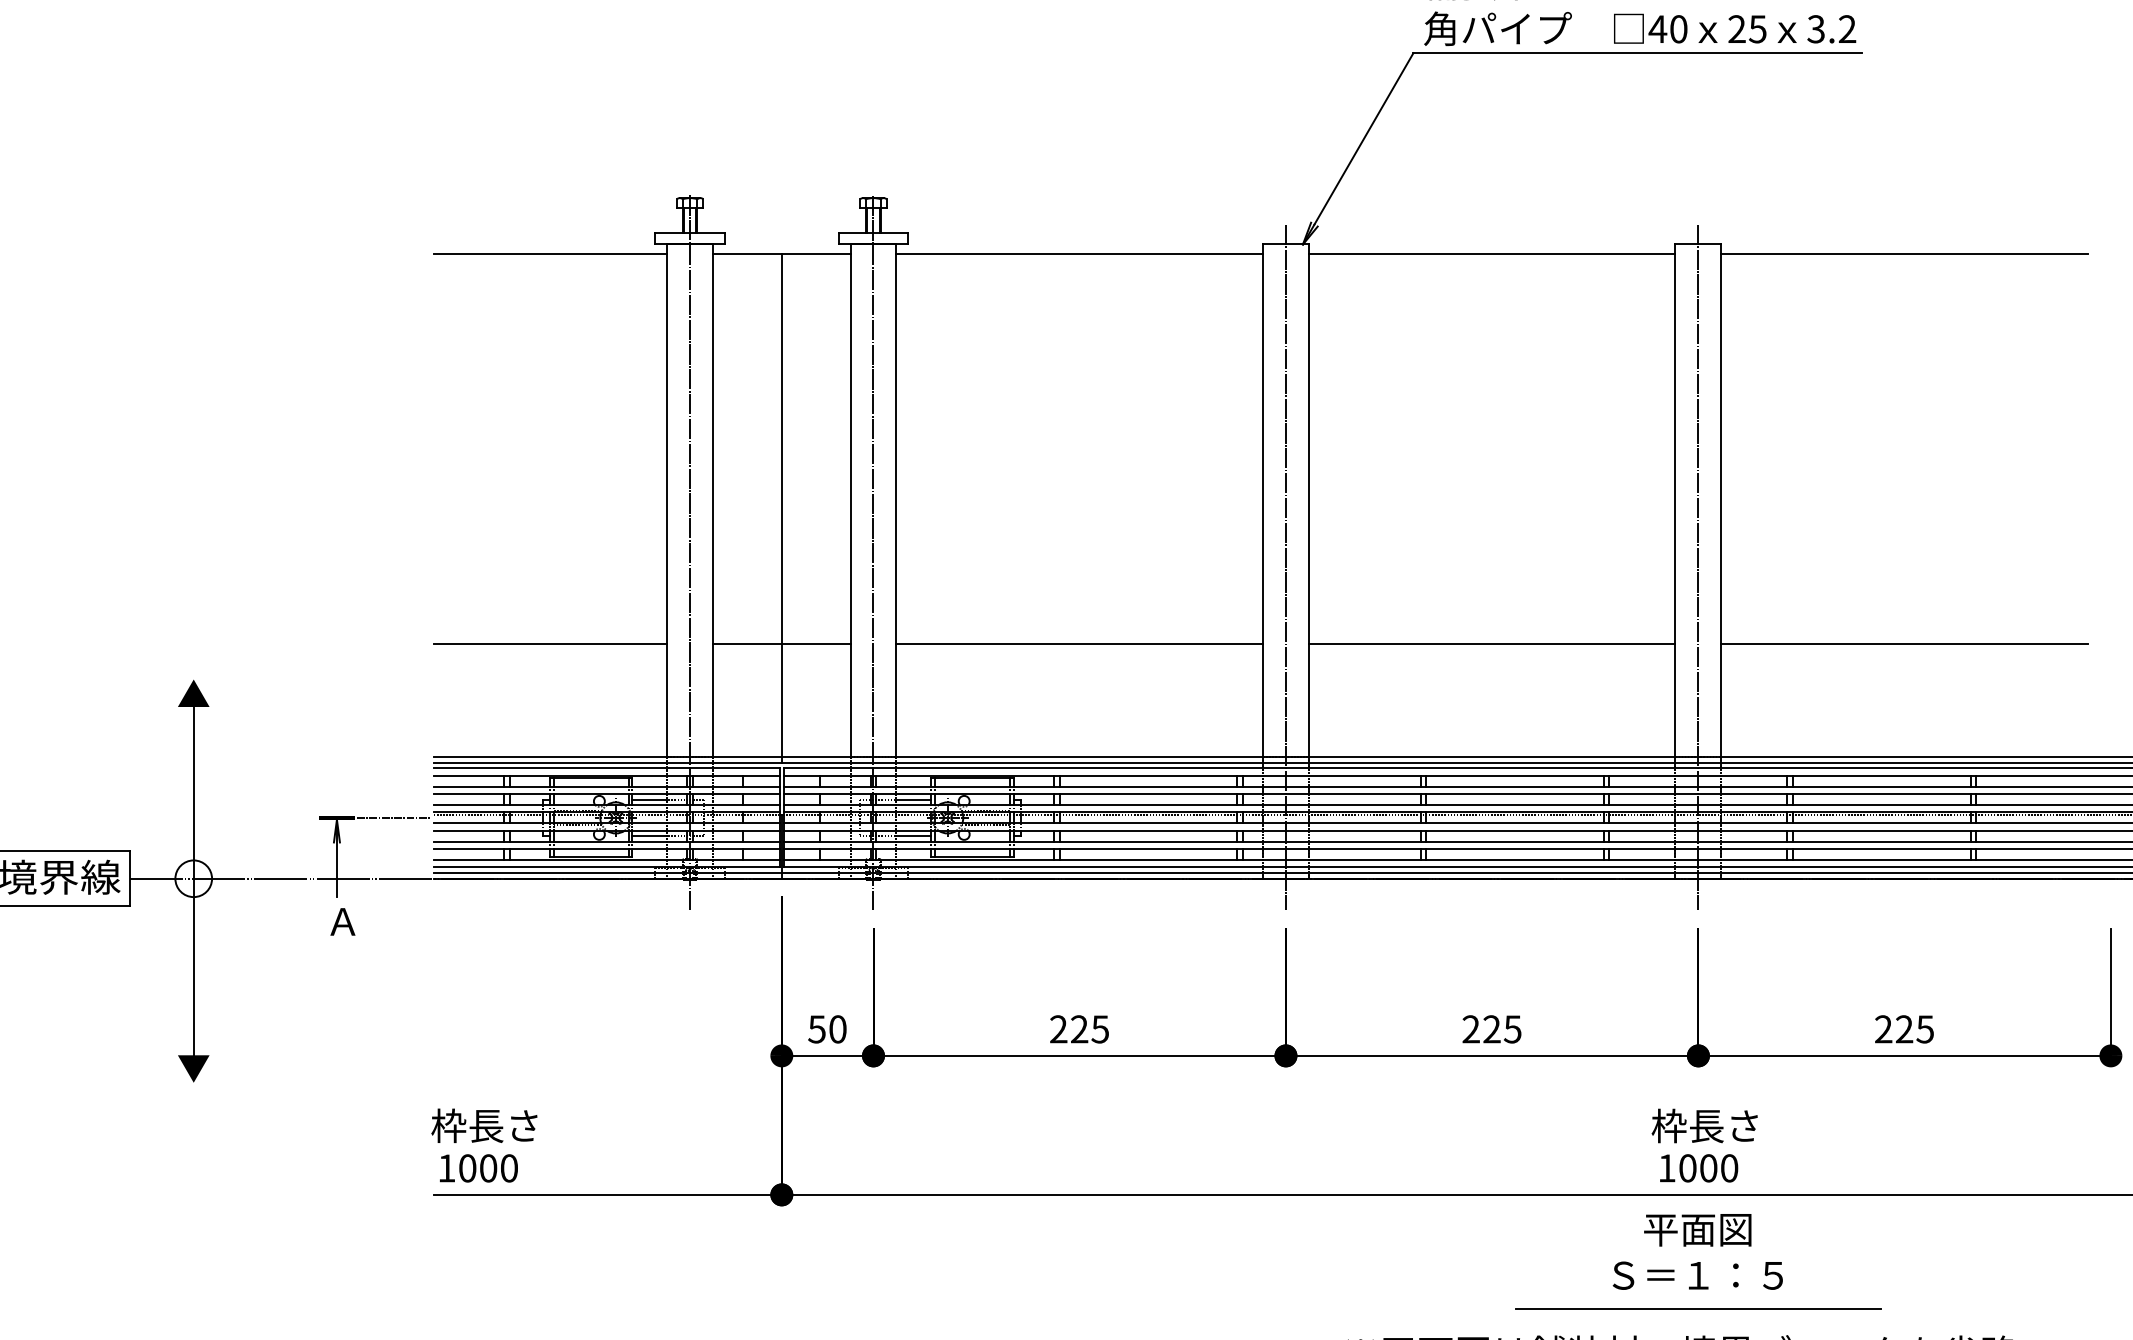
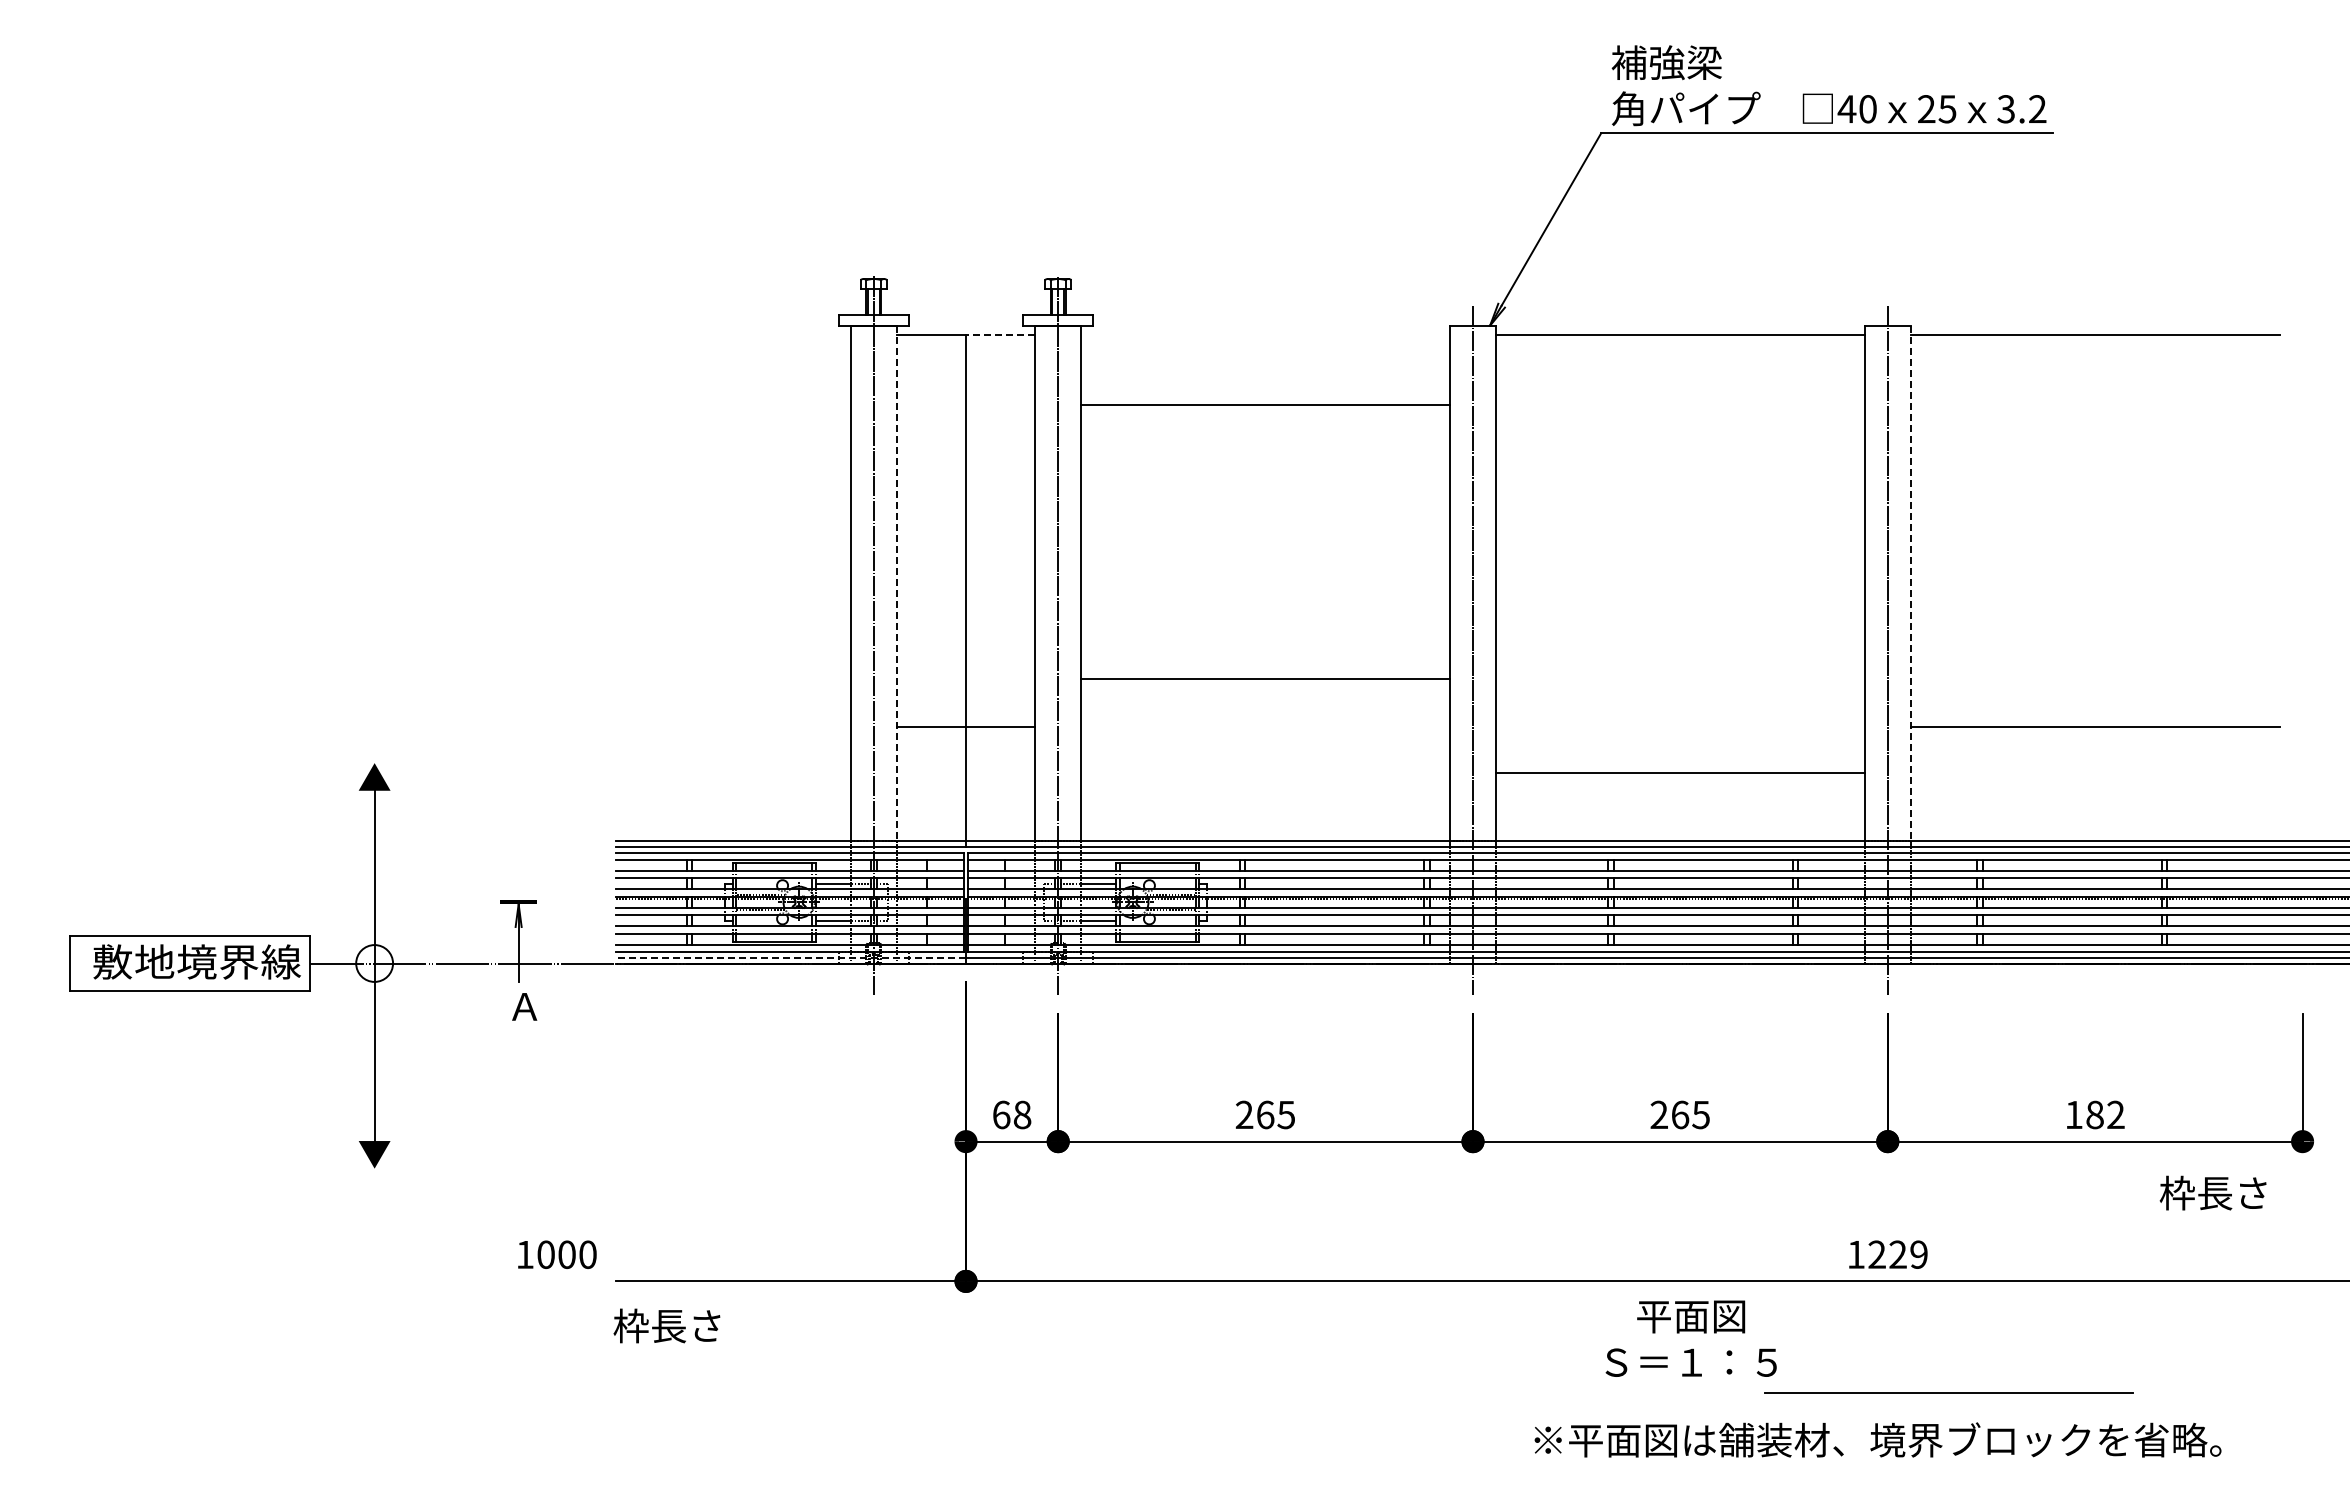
line: (549, 253) -> (732, 334), removed
line: (816, 253) -> (1000, 334), solid -> dashed
line: (1079, 253) -> (1265, 404), moved
line: (712, 500) -> (896, 583), solid -> dashed
line: (1721, 500) -> (1910, 583), solid -> dashed
line: (549, 644) -> (732, 727), removed
line: (1079, 644) -> (1265, 679), moved
line: (1492, 644) -> (1680, 773), moved
line: (393, 818) -> (575, 902), removed
line: (607, 872) -> (790, 957), solid -> dashed
text: (827, 1028) -> (1011, 1114), 50 -> 68
text: (1079, 1028) -> (1265, 1114), 225 -> 265
text: (1492, 1028) -> (1680, 1114), 225 -> 265
text: (1903, 1028) -> (2094, 1114), 225 -> 182
text: (483, 1125) -> (666, 1325), moved
text: (1704, 1125) -> (2212, 1192), moved
text: (478, 1168) -> (557, 1254), moved
text: (1708, 1168) -> (1897, 1254), 1000 -> 1229
text: (1697, 1251) -> (1690, 1338), moved
line: (1698, 1309) -> (1948, 1392), moved

